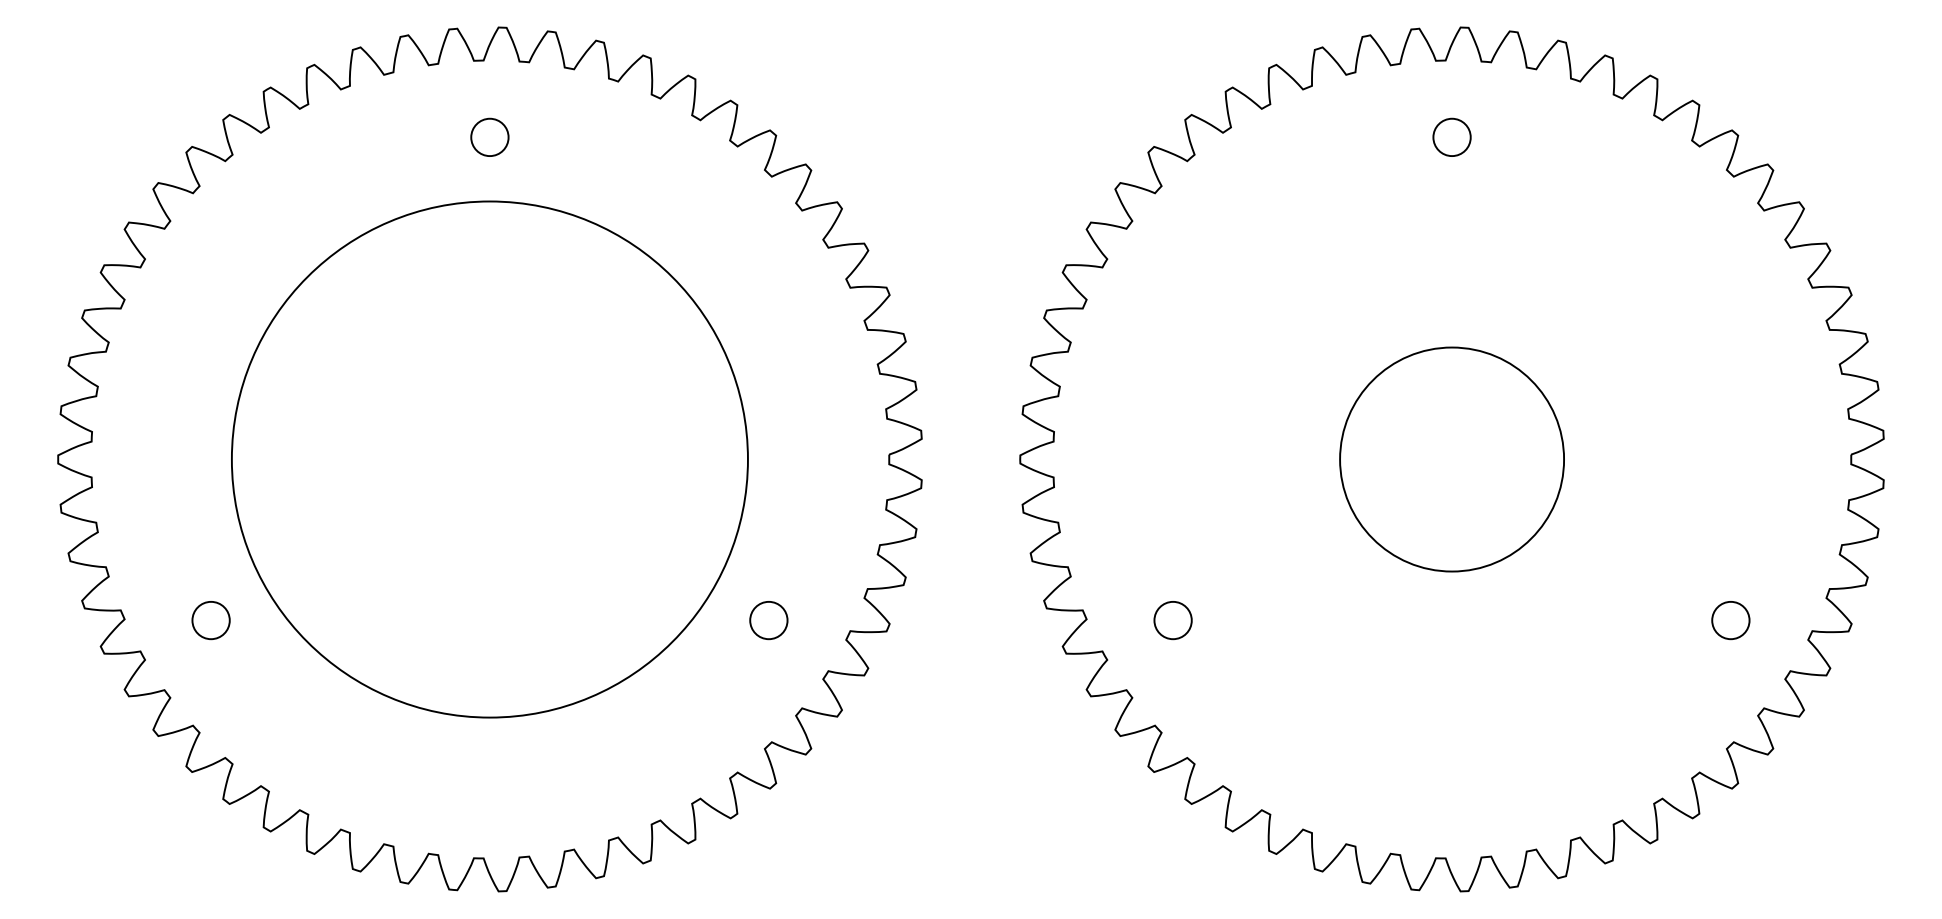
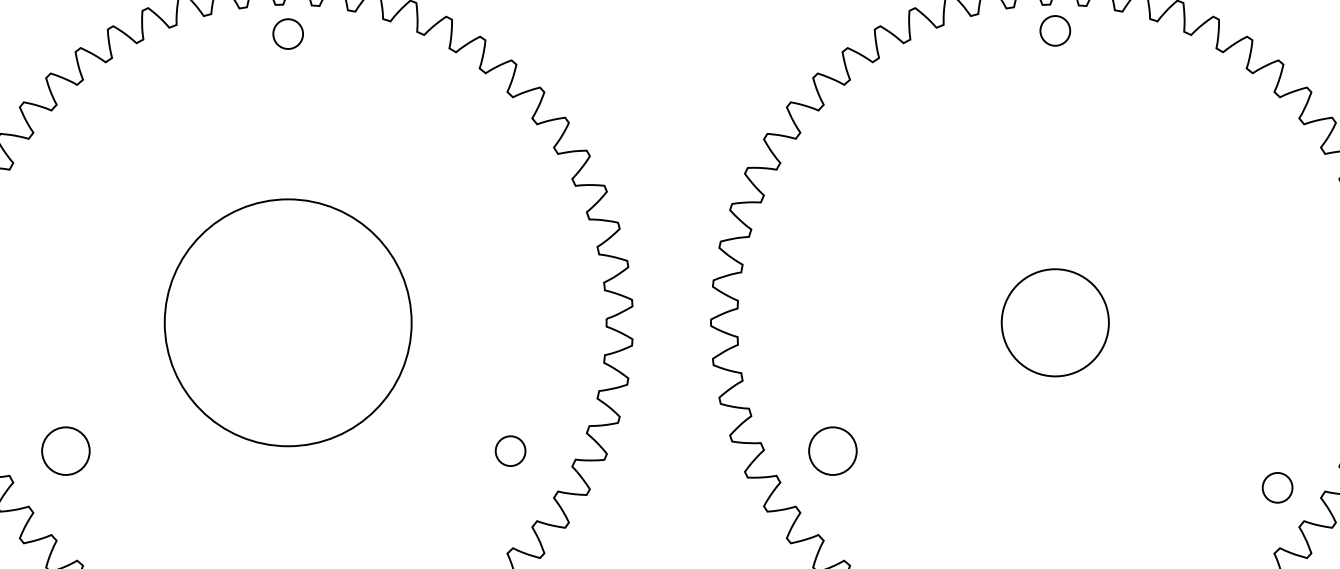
circle: (489, 136) -> (287, 33), moved
circle: (1451, 136) -> (1054, 30), moved
circle: (489, 459) -> (287, 322), size x0.6
circle: (1452, 459) -> (1055, 322), size x0.6
circle: (210, 620) -> (65, 451), size x1.6
circle: (1172, 620) -> (832, 451), size x1.6
circle: (1730, 620) -> (1277, 487), moved

